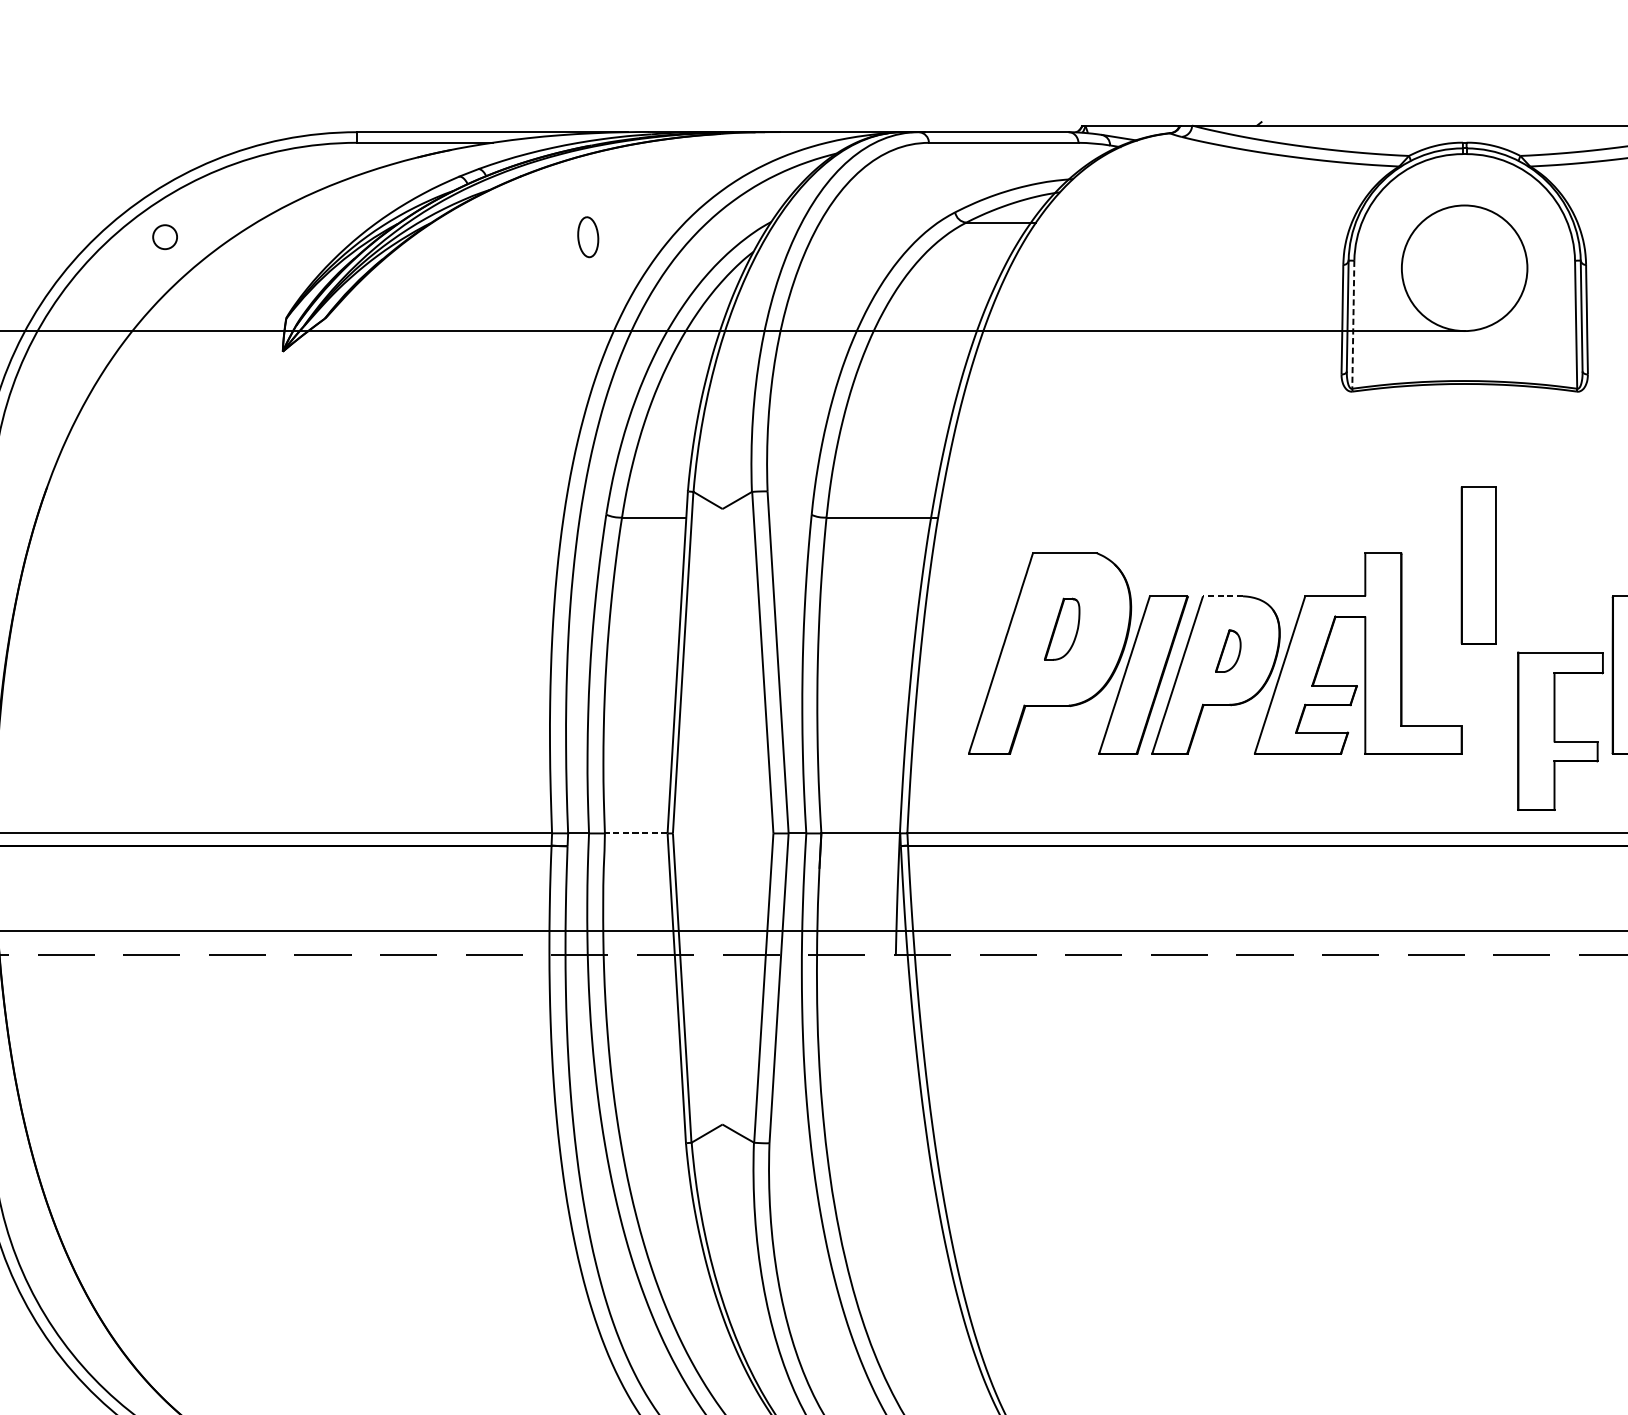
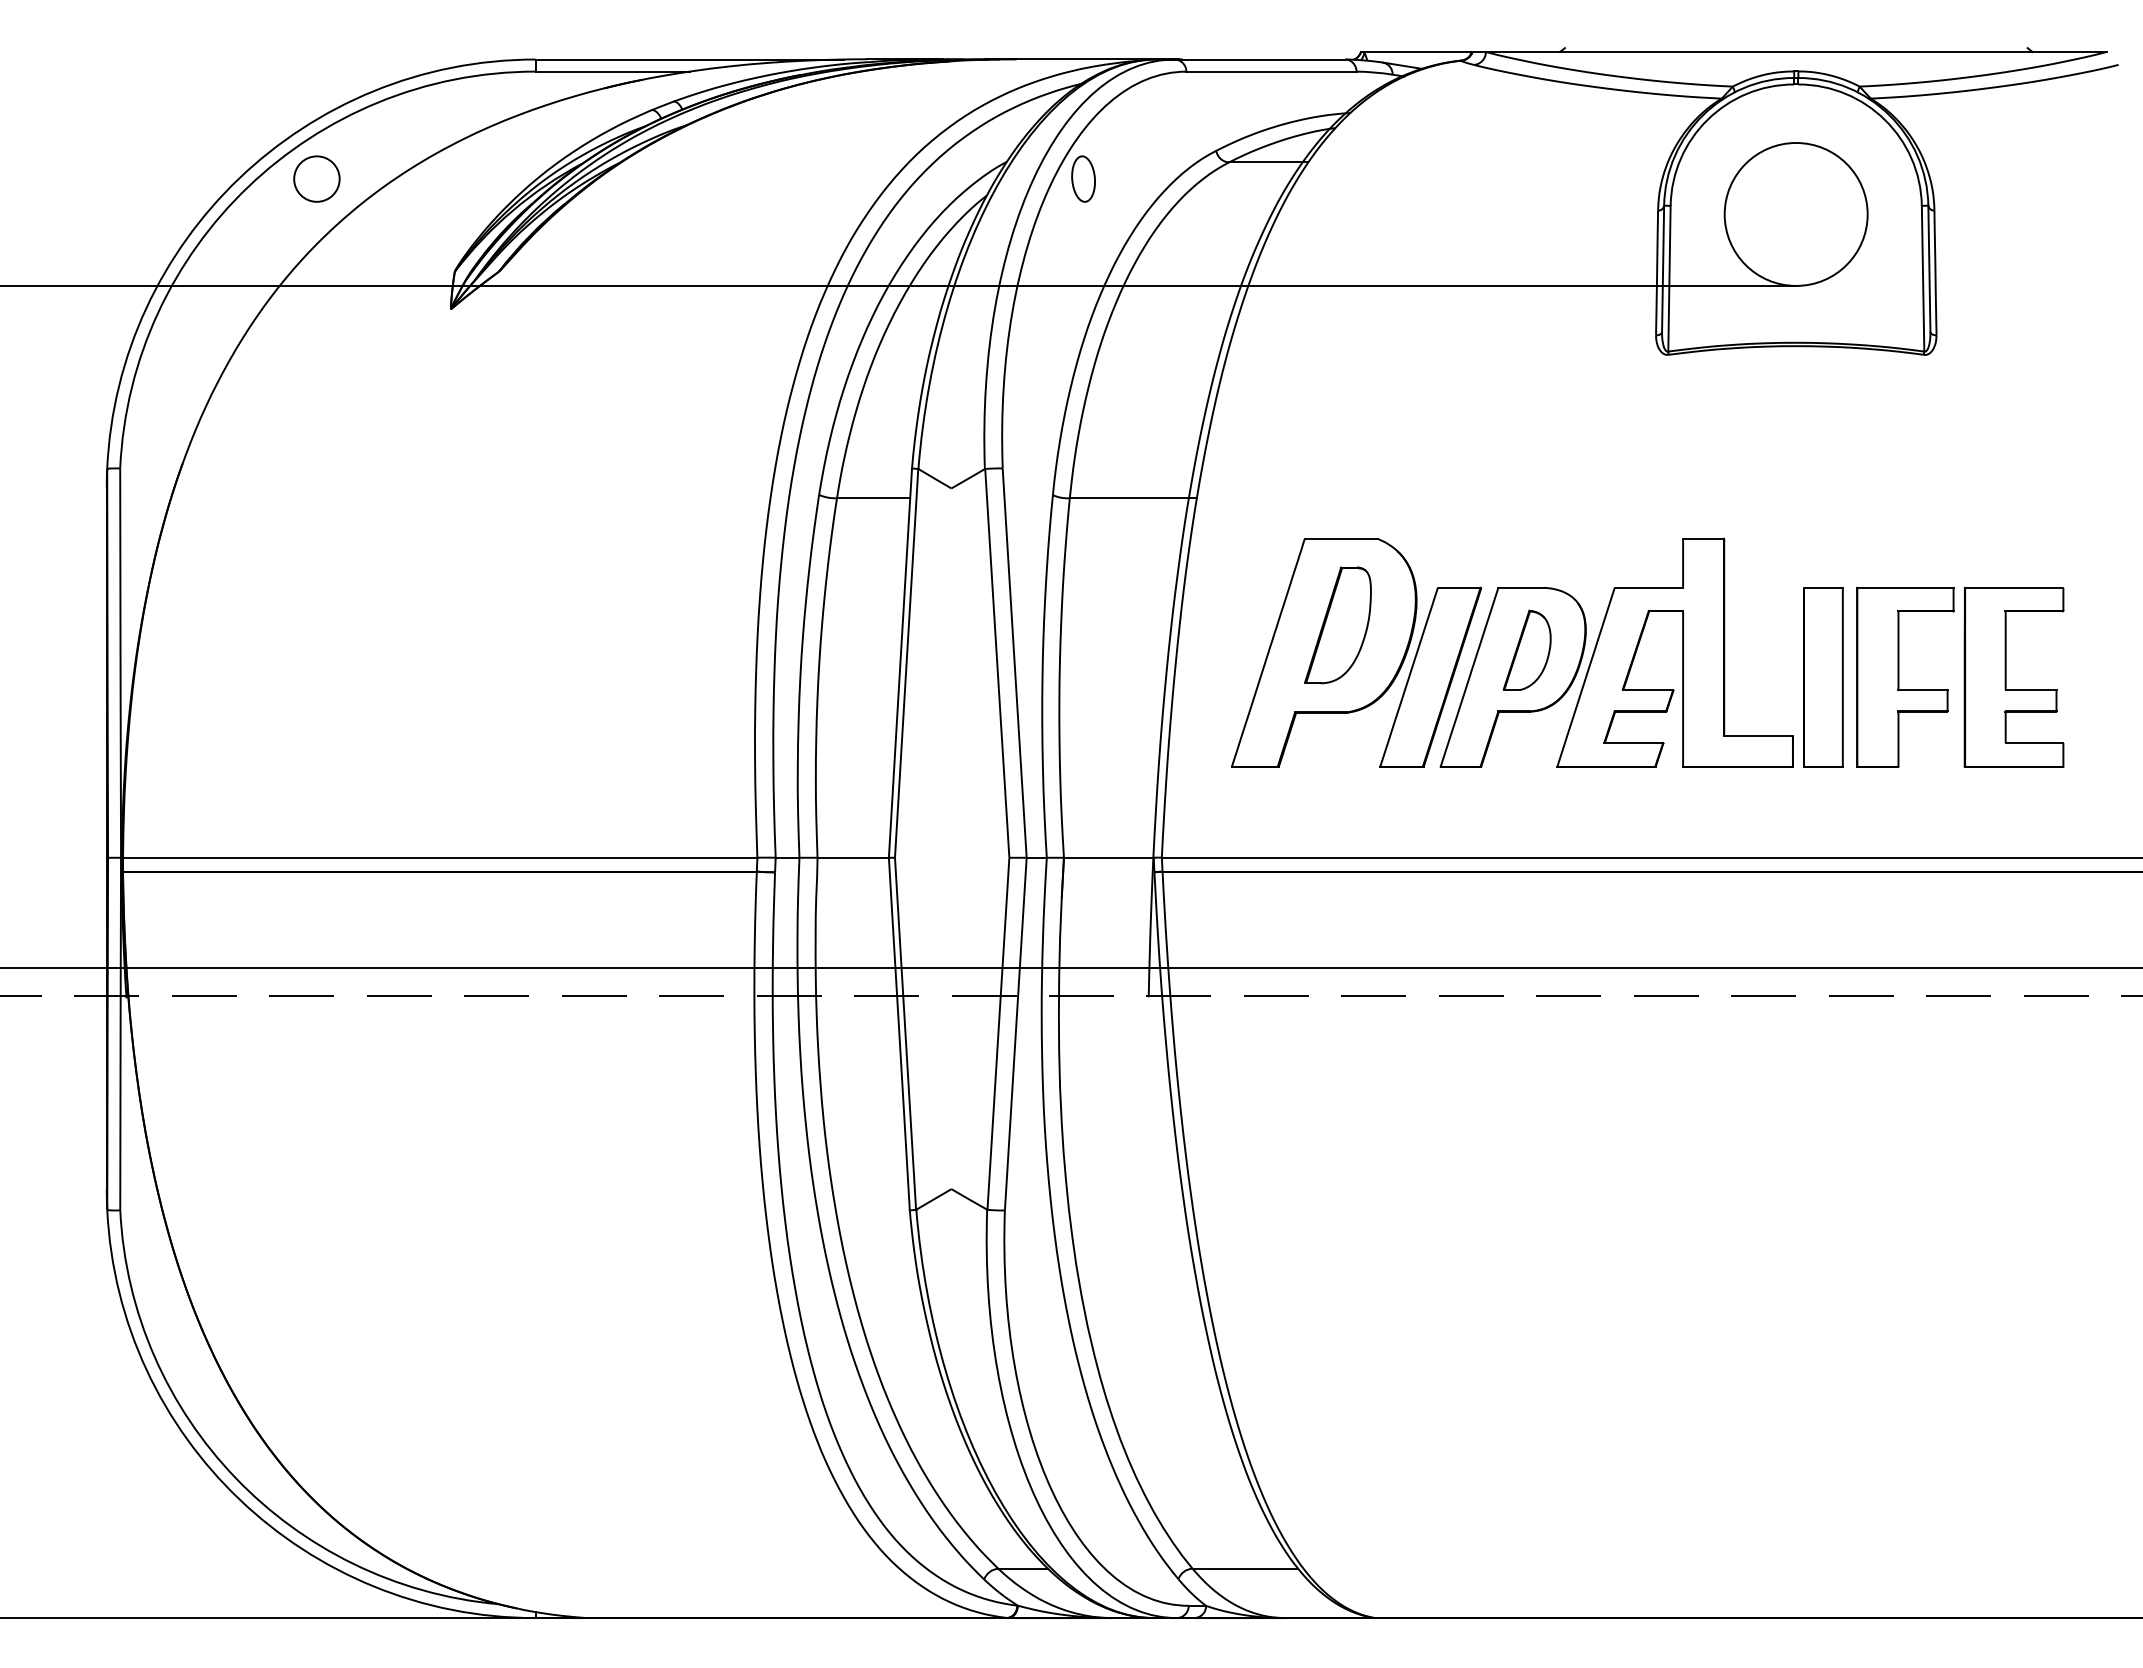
circle: (164, 236) -> (316, 178), size x1.67
part: (588, 236) -> (1083, 178), moved
line: (1353, 324) -> (1669, 278), dashed -> solid
part: (1478, 565) -> (1823, 677), moved
line: (1223, 596) -> (1521, 587), dashed -> solid
part: (1061, 629) -> (1337, 625), size x1.67
part: (1227, 650) -> (1526, 649), size x1.67
part: (1560, 730) -> (1905, 676), moved
line: (636, 833) -> (853, 857), dashed -> solid

